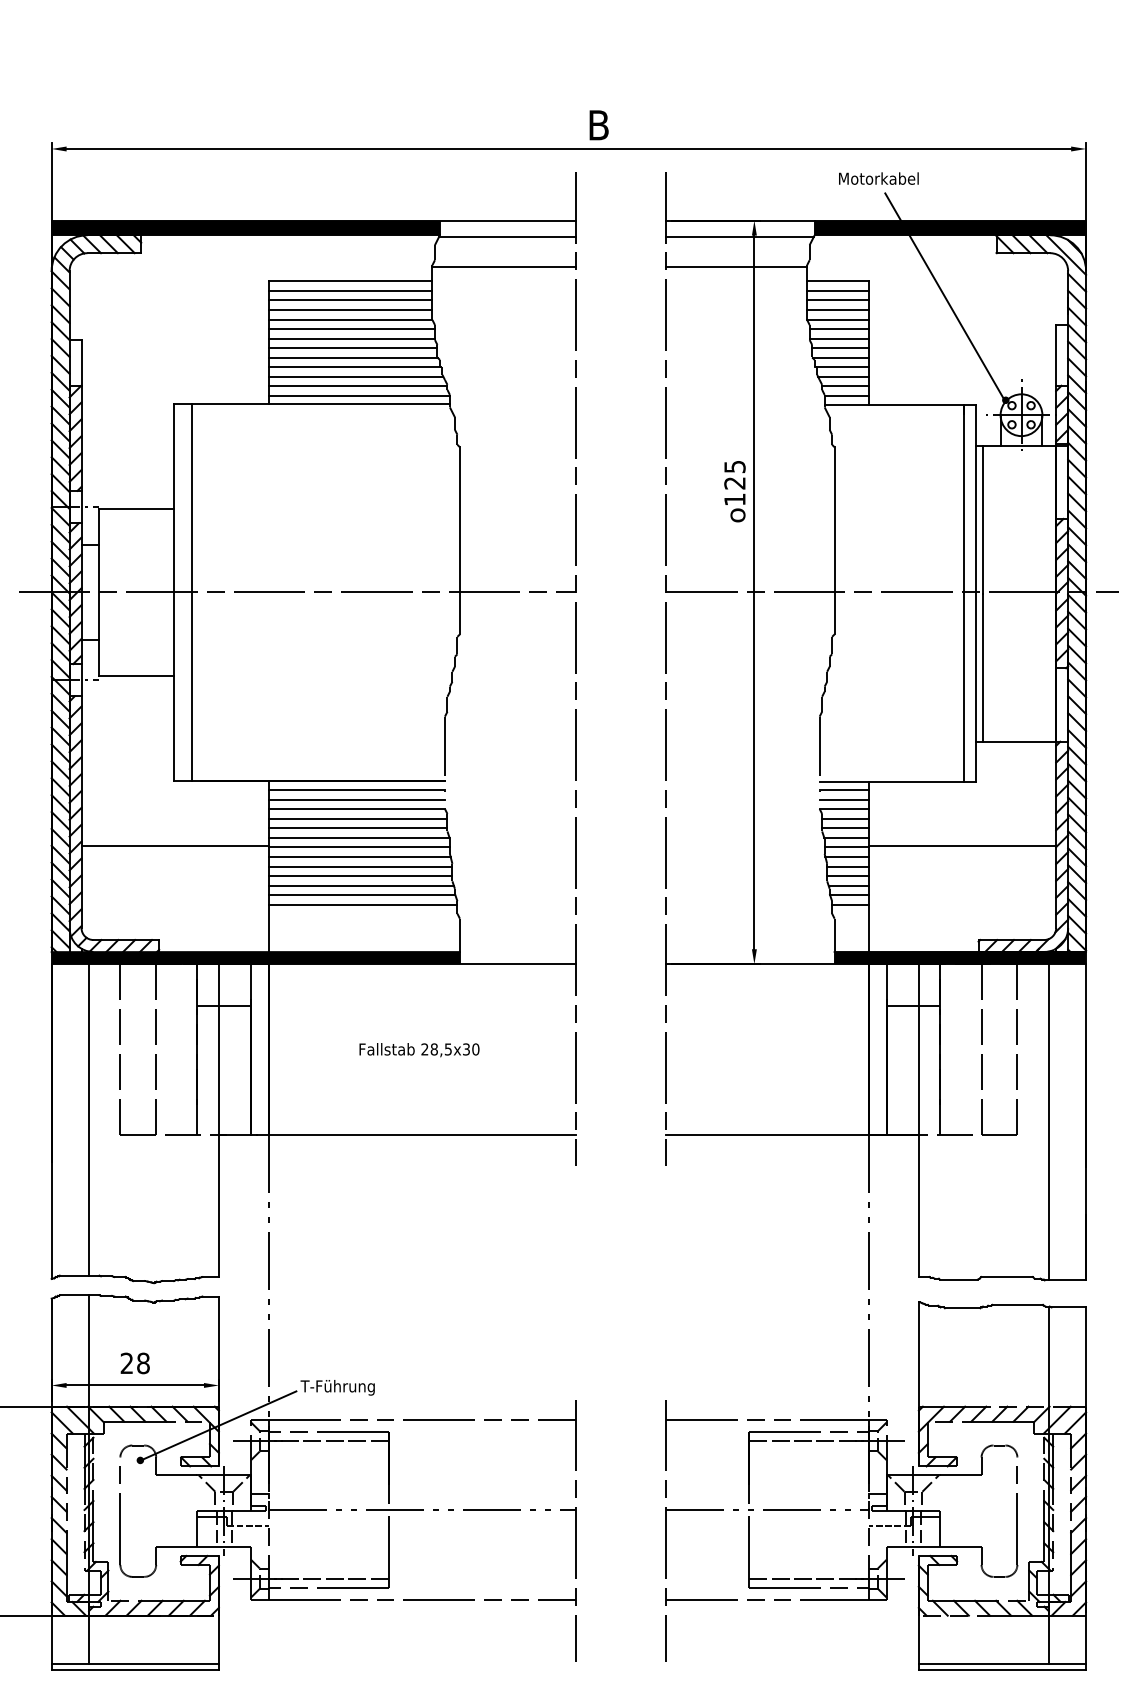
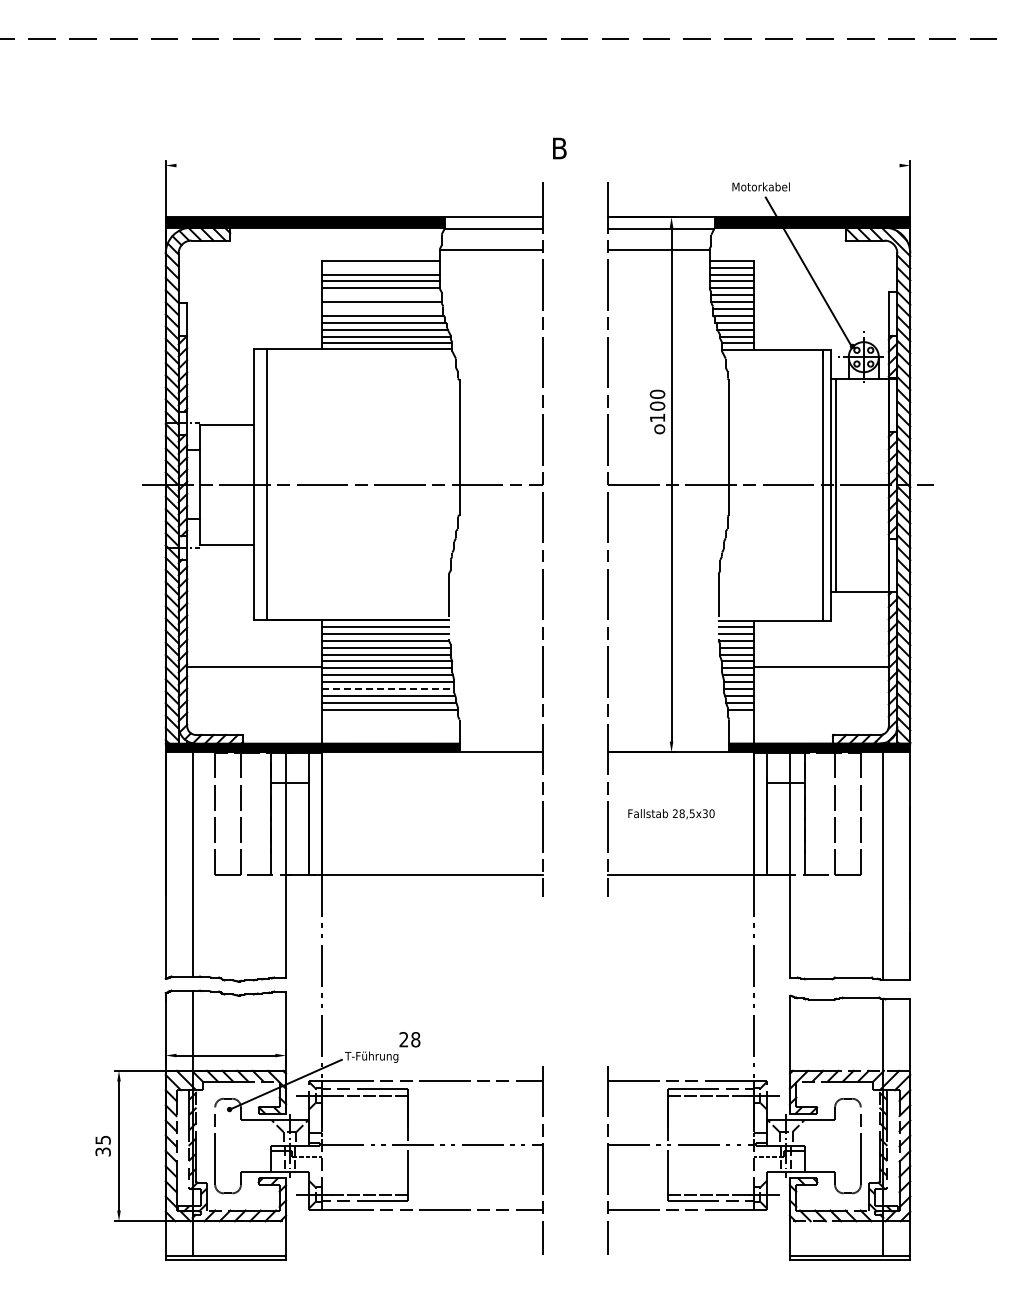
line: (568, 148) -> (537, 165), removed
line: (350, 290) -> (380, 267), removed
line: (351, 329) -> (381, 295), removed
line: (352, 348) -> (382, 309), removed
text: (734, 473) -> (657, 399), 125 -> 100
line: (361, 875) -> (388, 688), solid -> dashed
text: (419, 1050) -> (671, 814), moved
text: (134, 1363) -> (409, 1039), moved

